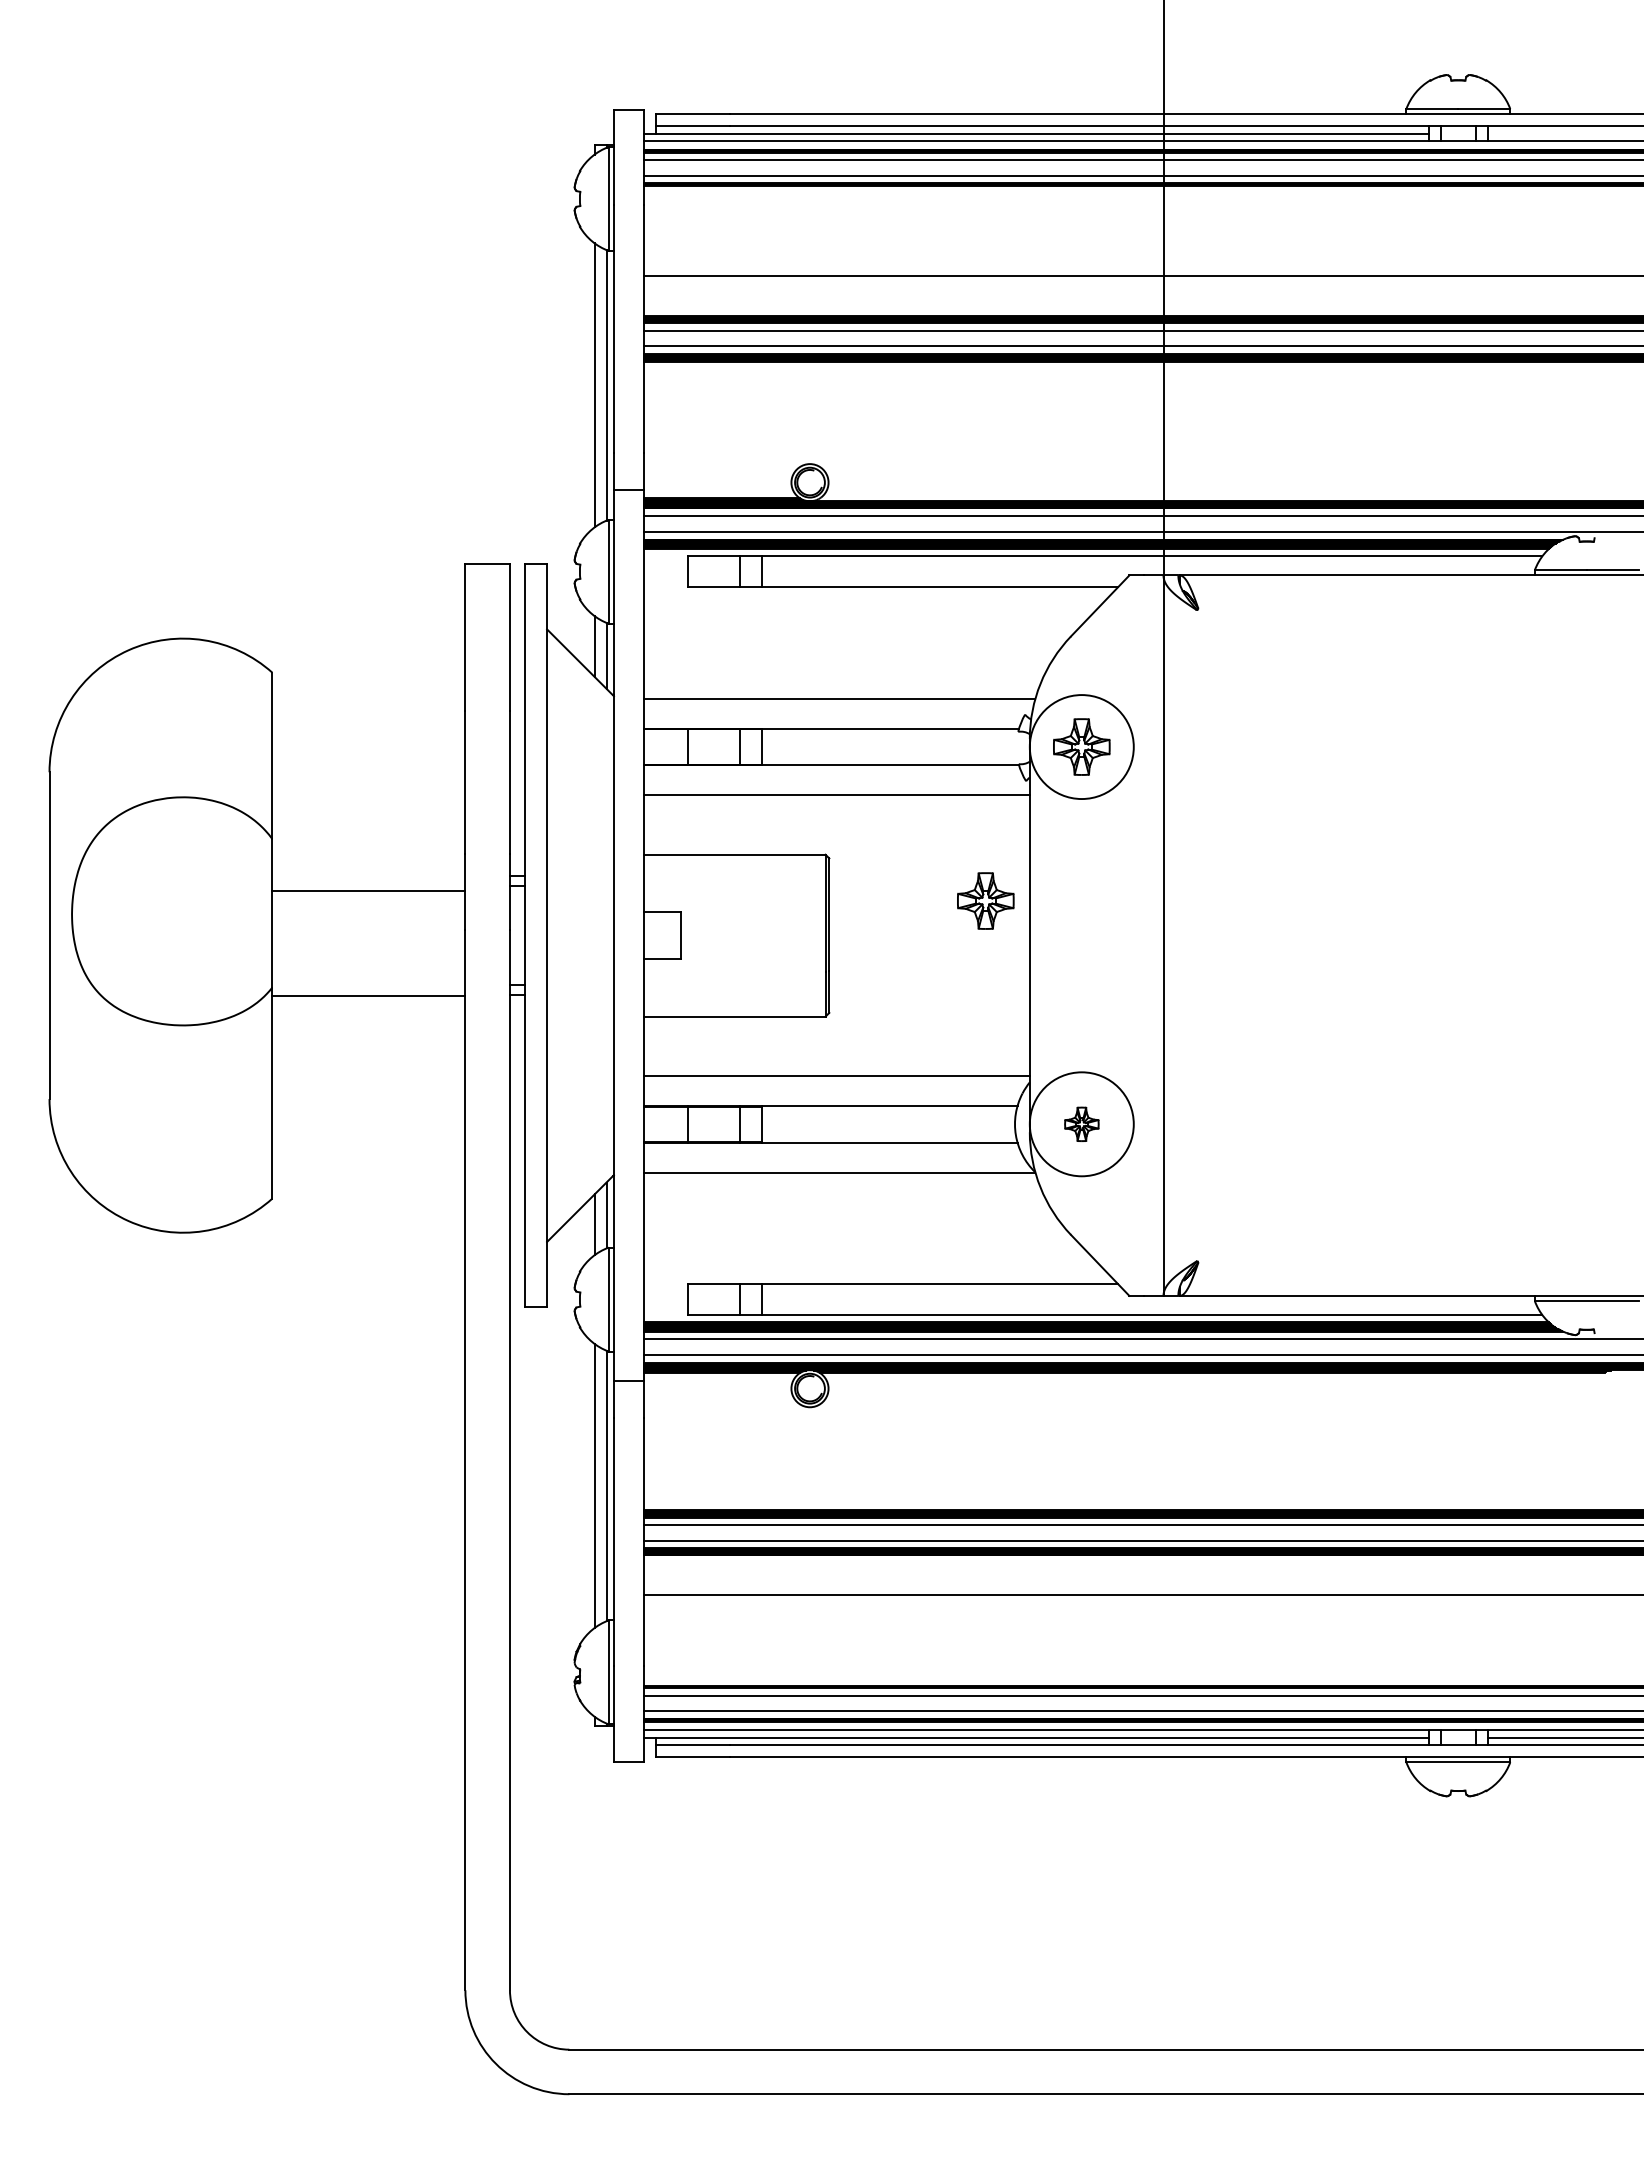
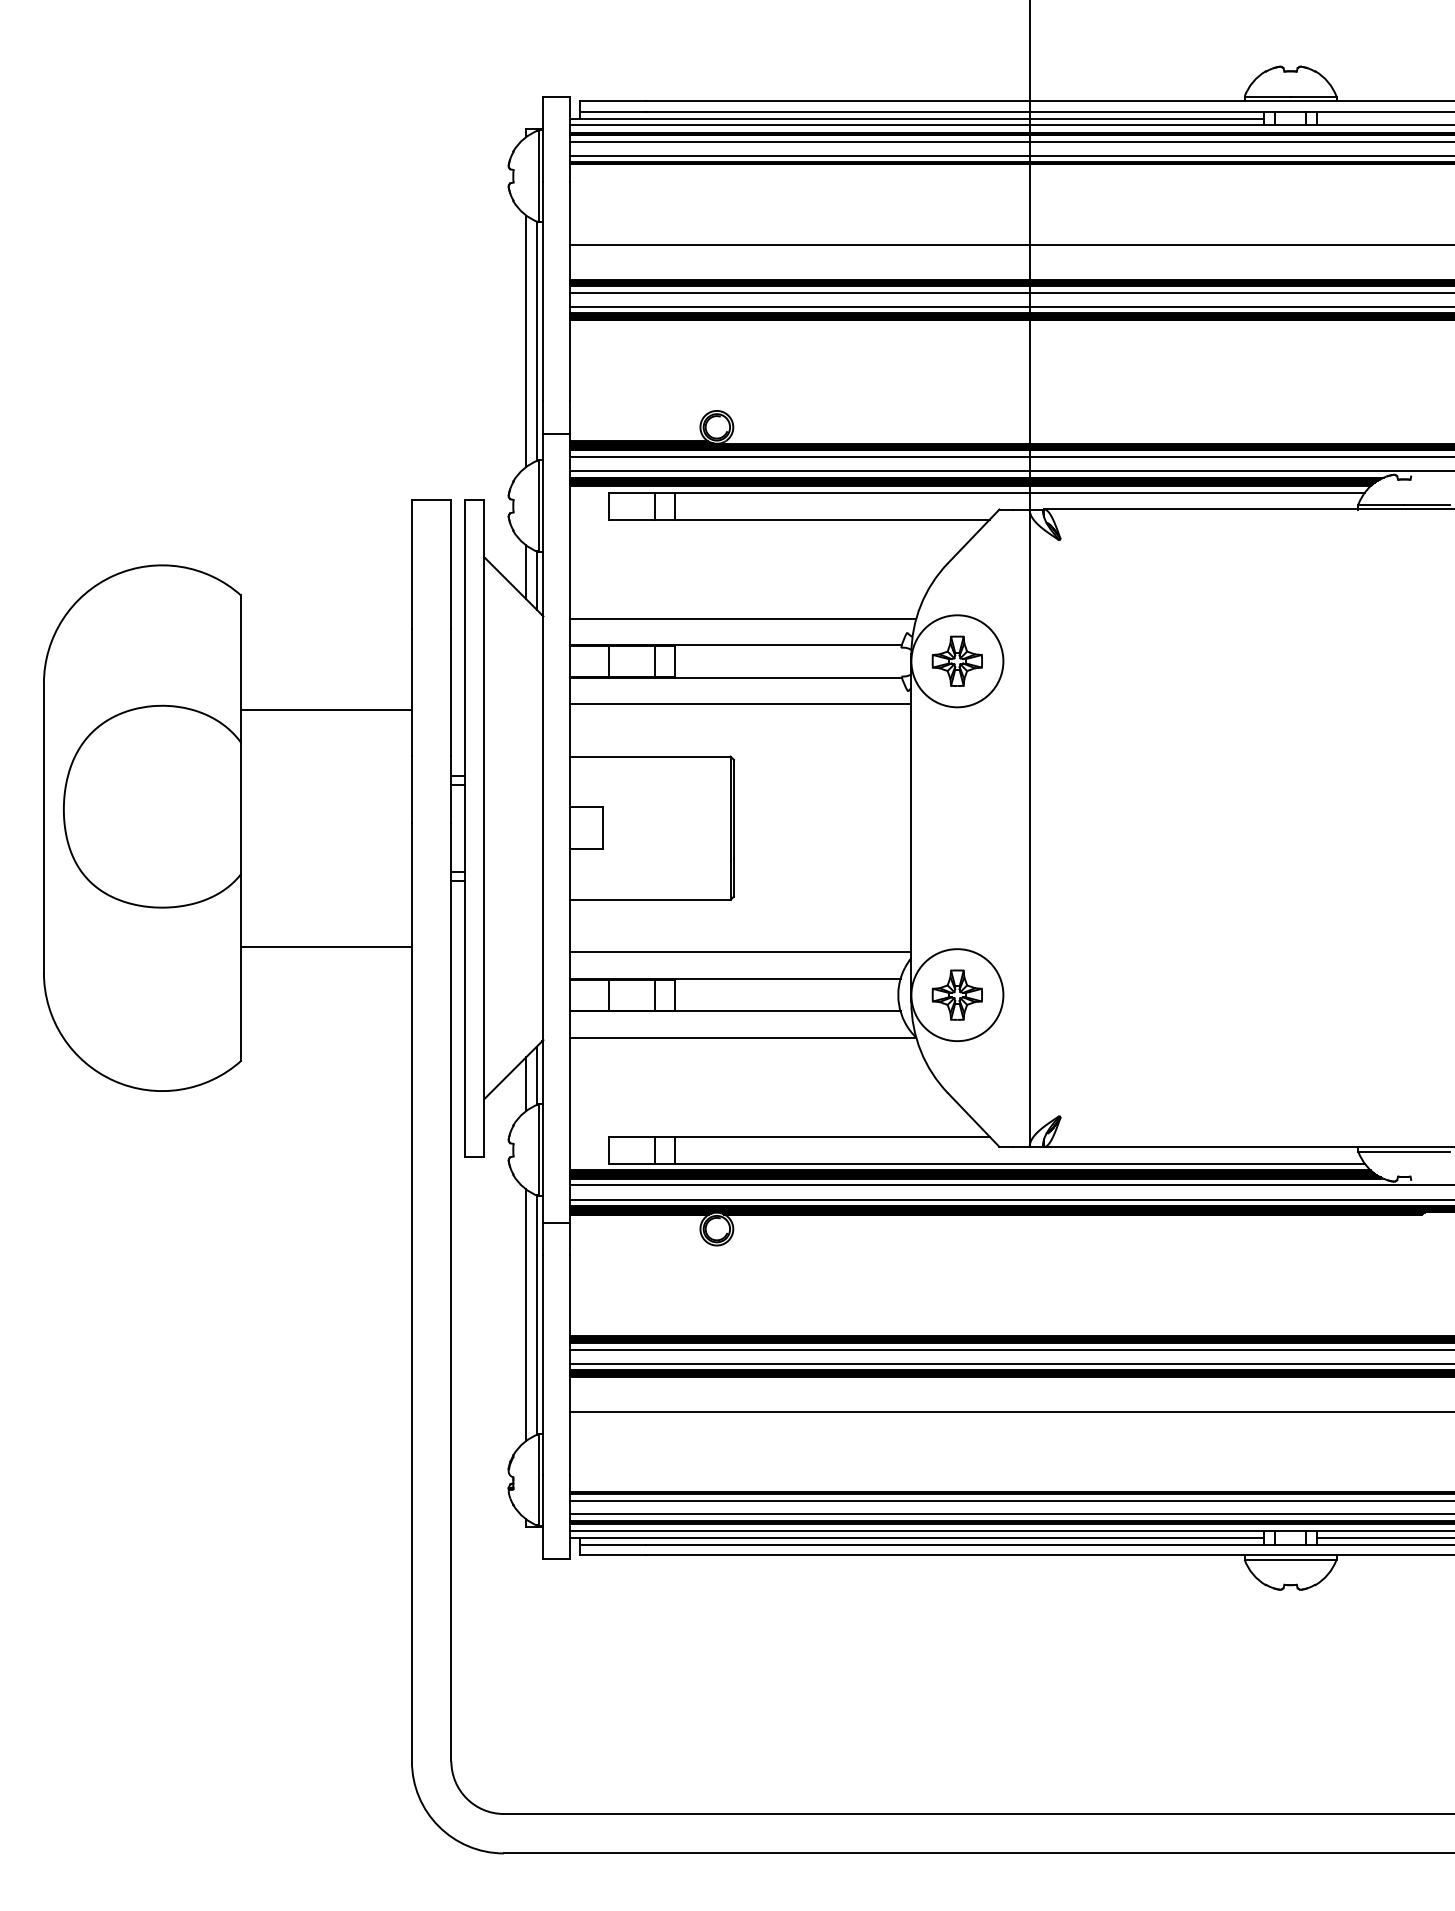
line: (368, 891) -> (326, 710), moved
part: (985, 900) -> (872, 797), removed
line: (368, 996) -> (326, 946), moved
part: (1081, 1124) -> (957, 995), size x1.67

